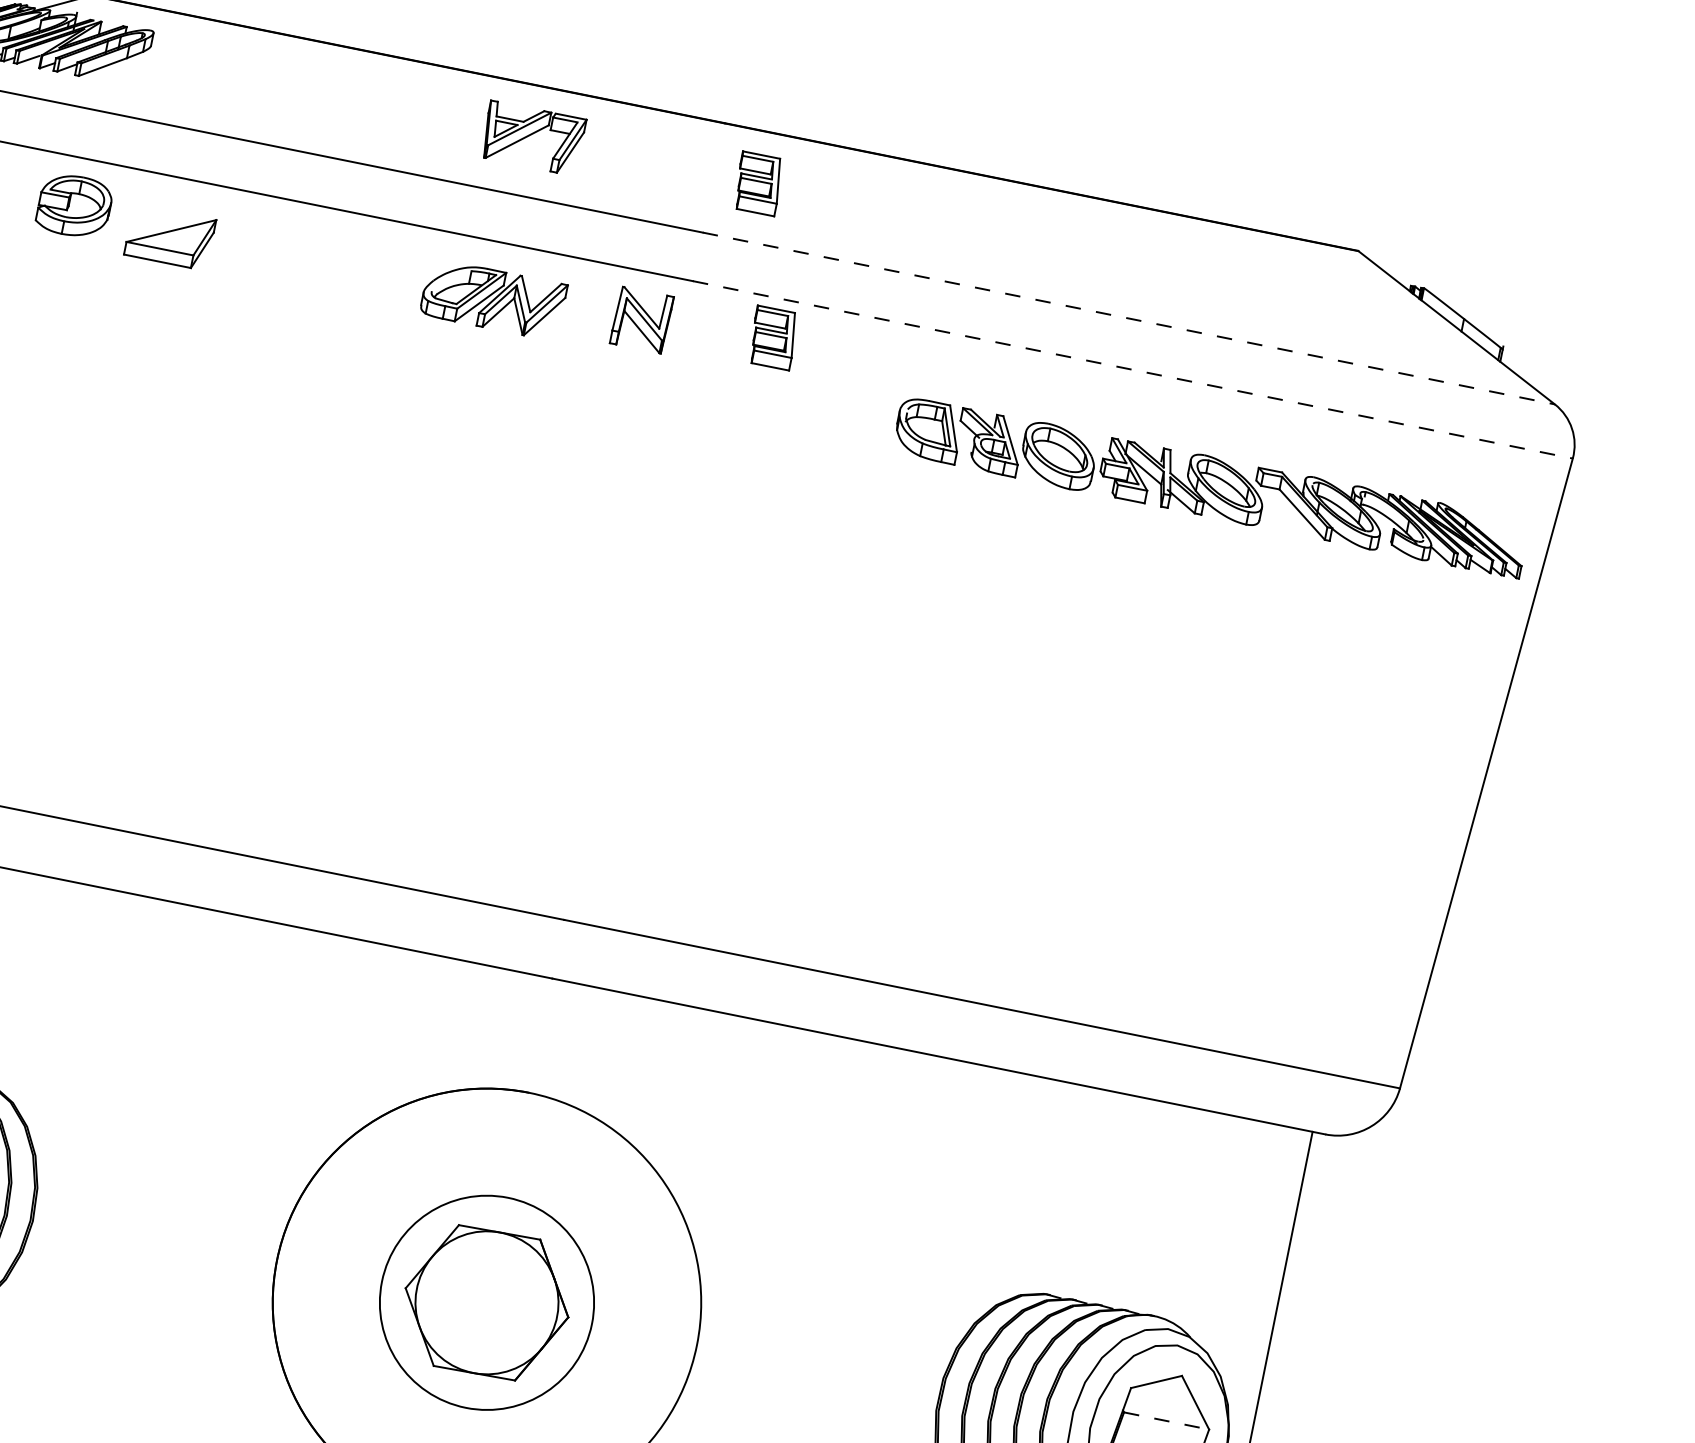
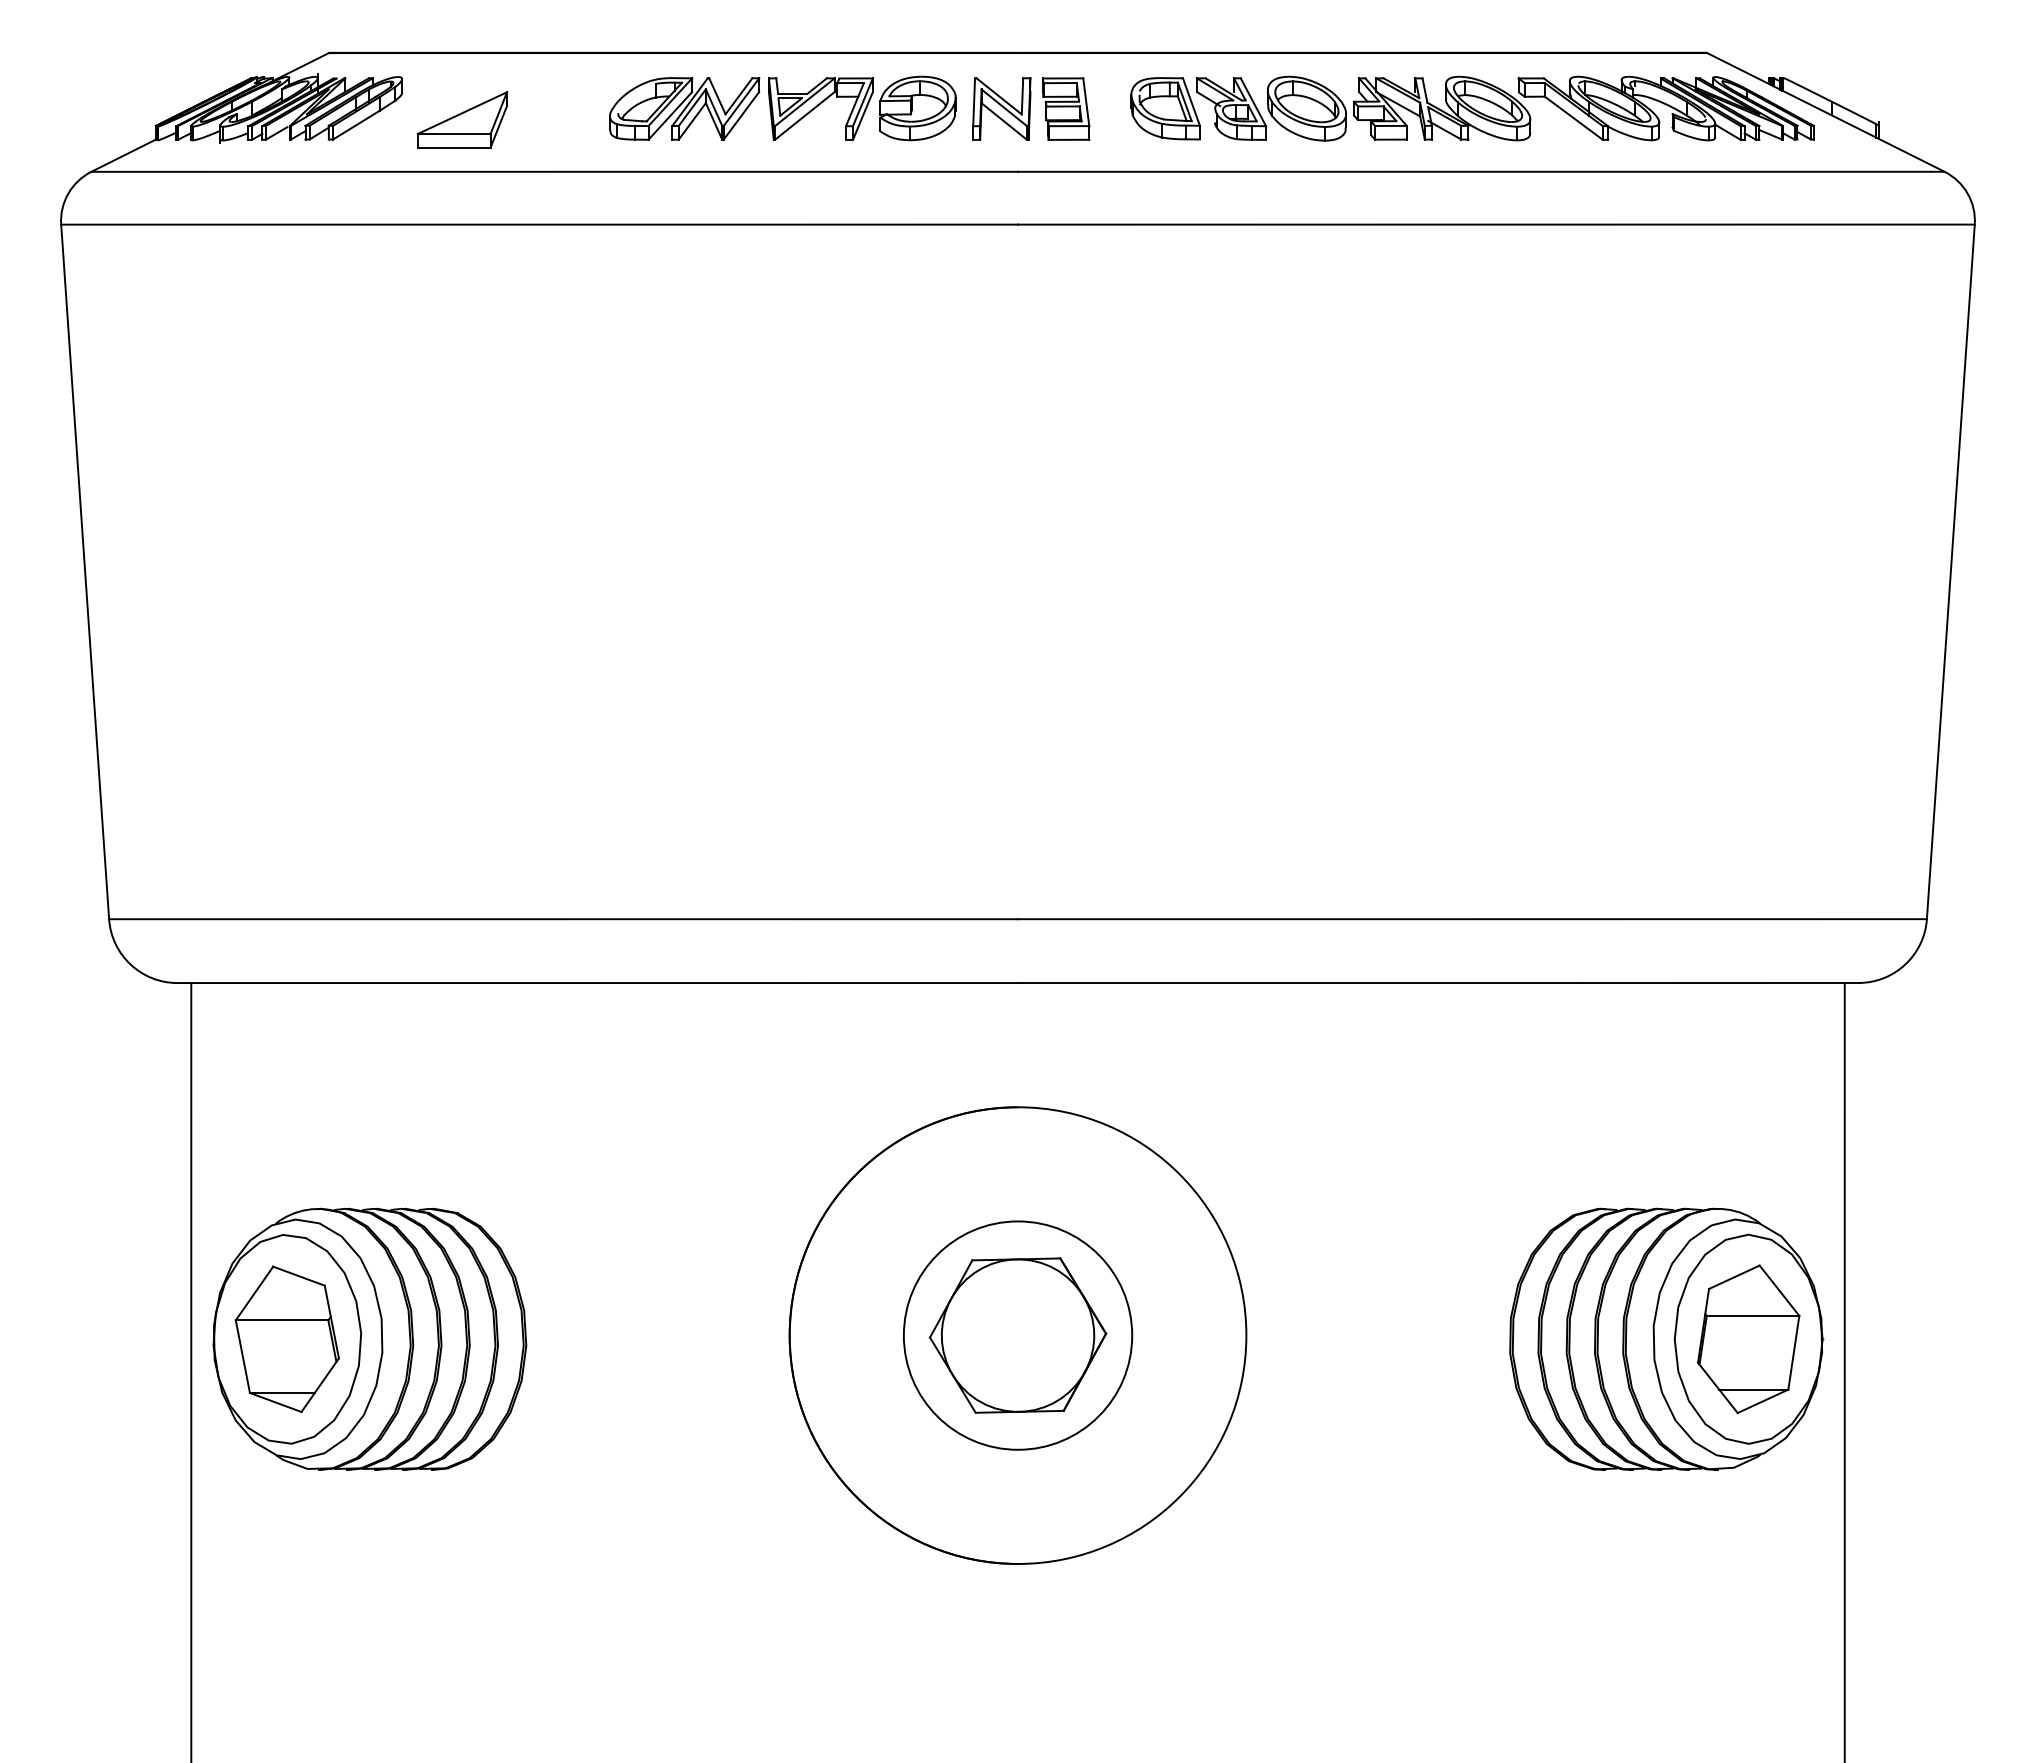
part: (74, 206) -> (917, 108), moved
part: (170, 236) -> (462, 119), moved
part: (493, 299) -> (684, 108), moved
line: (1129, 318) -> (1481, 171), dashed -> solid
part: (641, 319) -> (1001, 108), moved
part: (773, 337) -> (1114, 266), removed
line: (1133, 369) -> (1496, 224), dashed -> solid
part: (1210, 486) -> (1472, 108), moved
line: (1167, 1420) -> (1753, 1315), dashed -> solid

